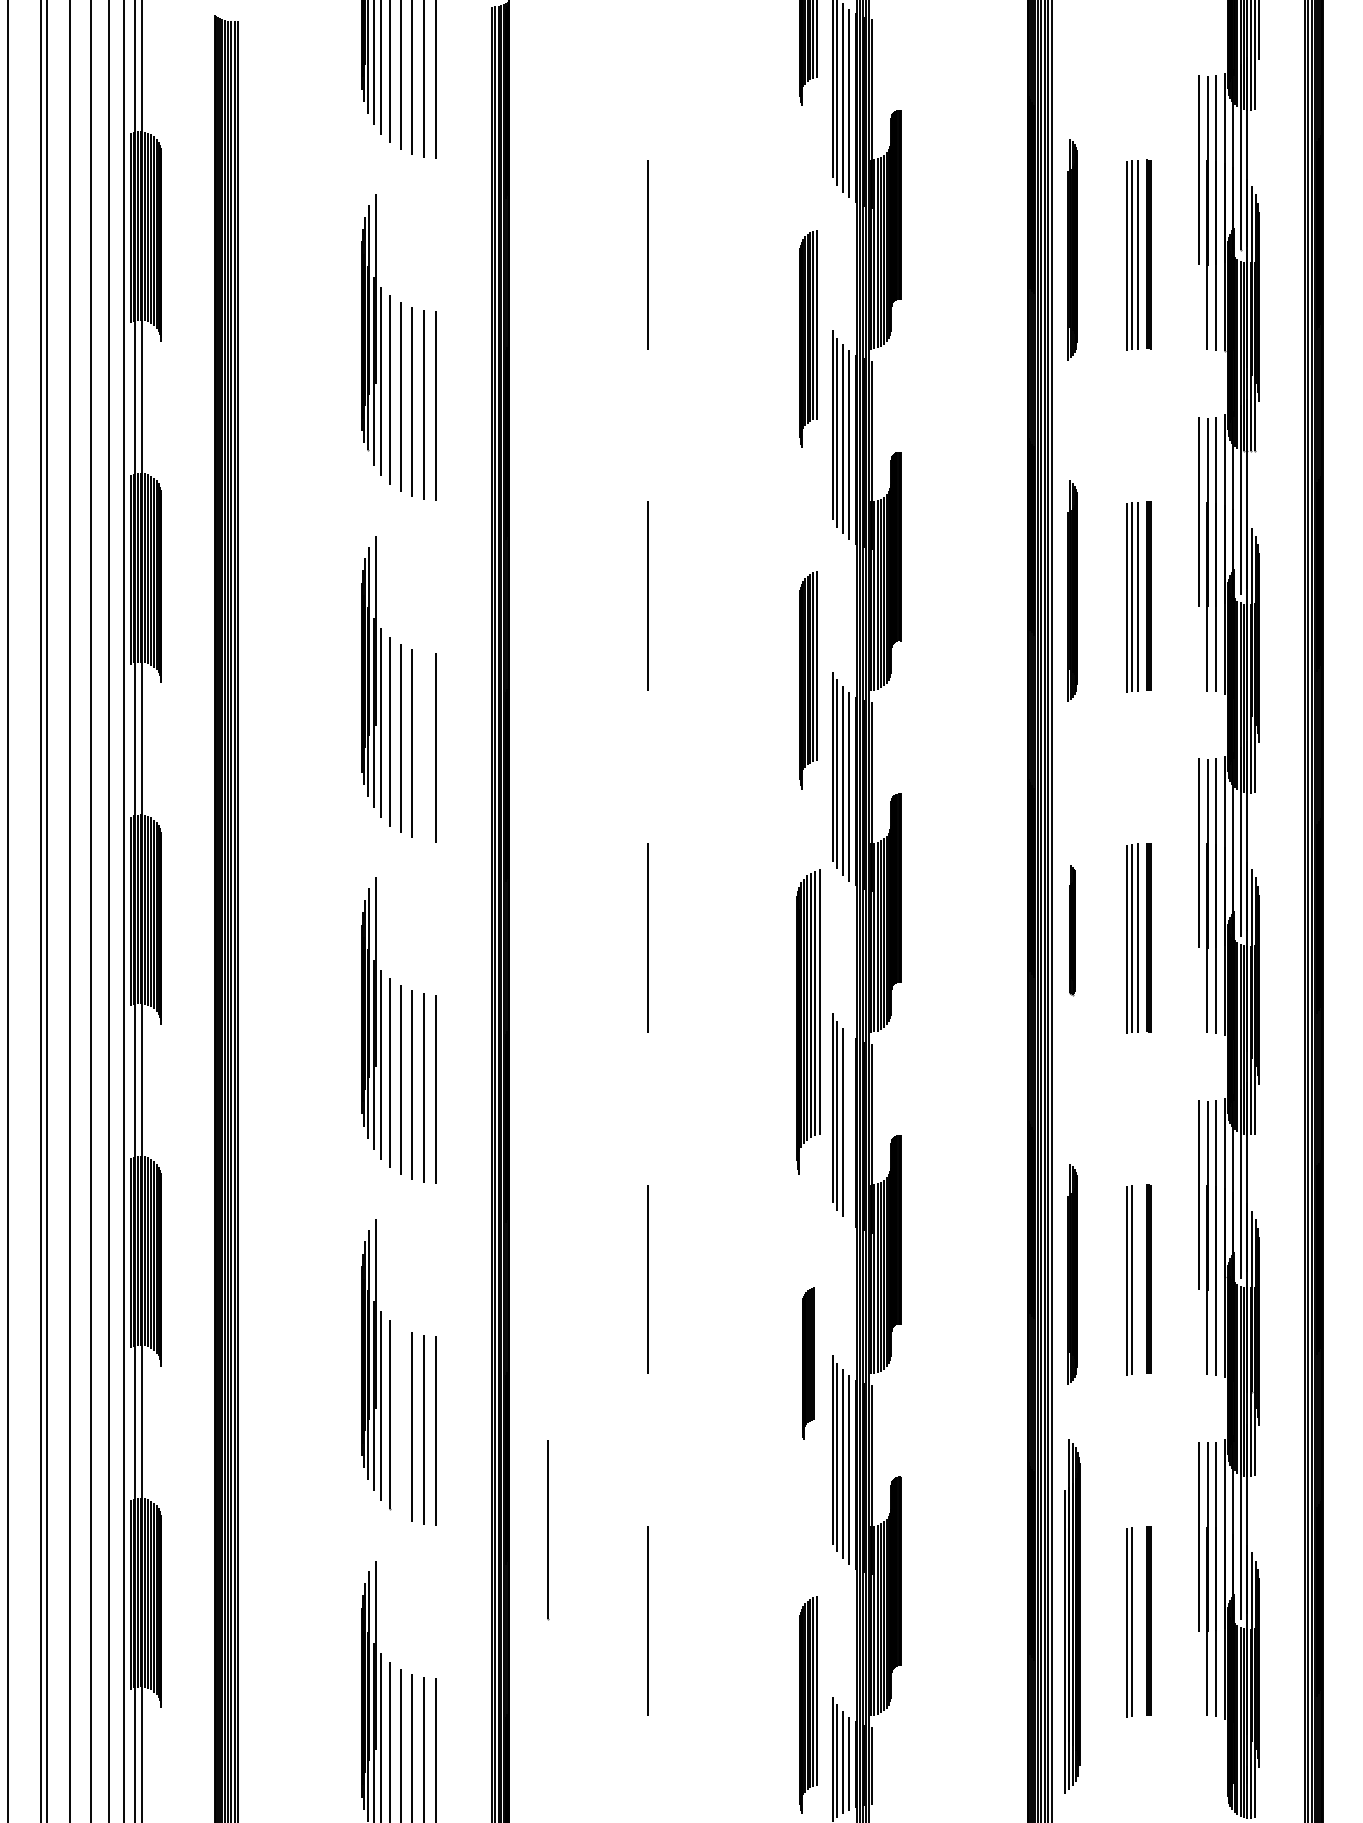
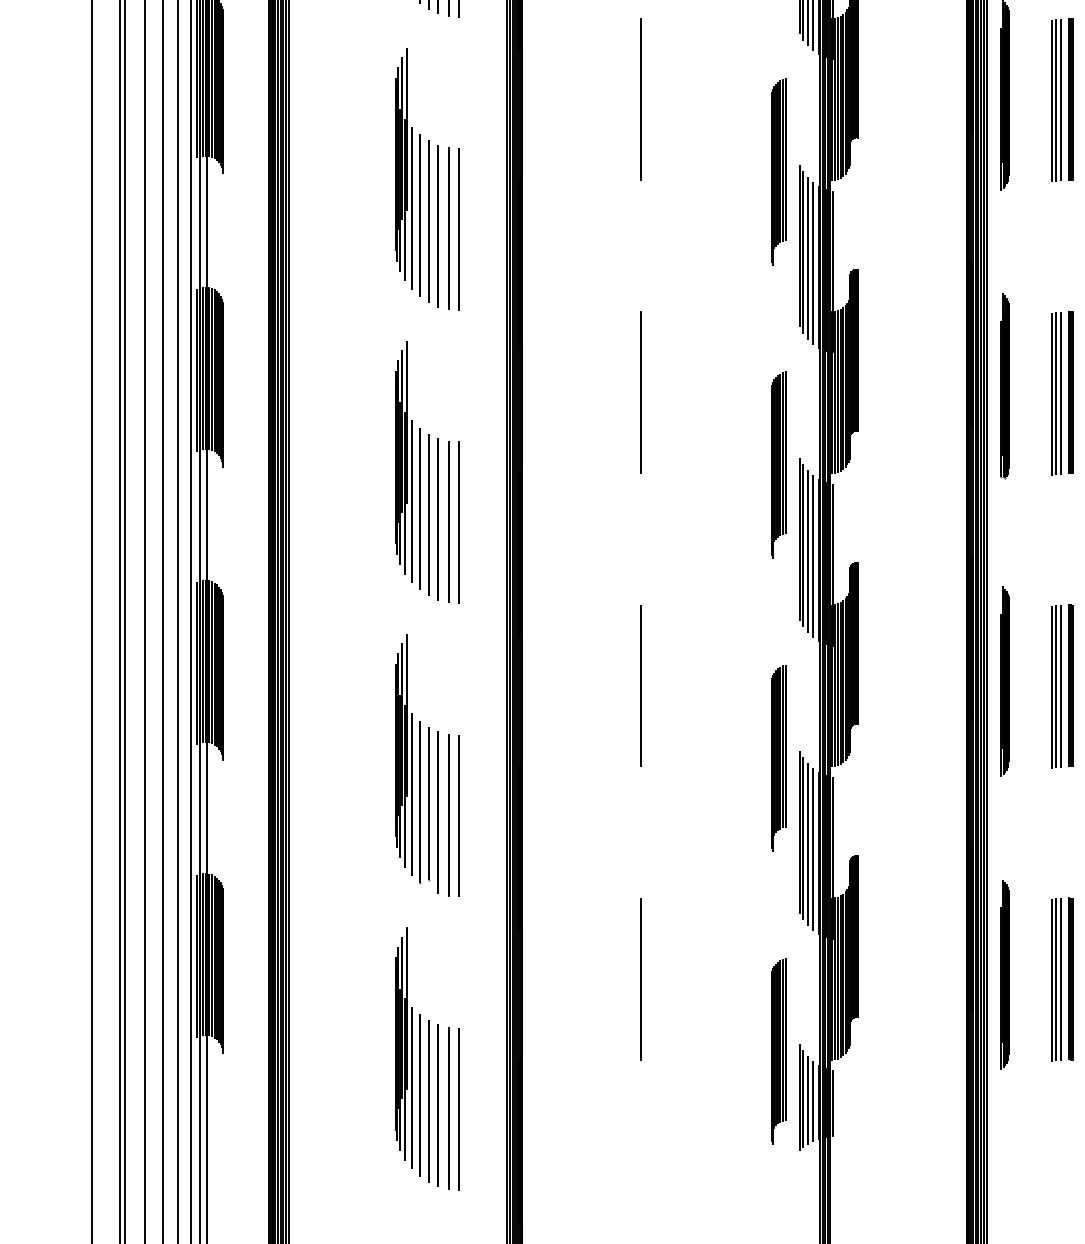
line: (424, 746) -> (449, 228), added
part: (1072, 930) -> (1005, 386), size x1.67
part: (808, 1021) -> (778, 464), size x0.71
line: (848, 1128) -> (812, 556), added
line: (1137, 1279) -> (1060, 686), added
part: (808, 1363) -> (778, 758), size x1.43
line: (548, 1530) -> (429, 804), moved
part: (1072, 1615) -> (1005, 974), size x0.62
line: (1137, 1621) -> (1060, 979), added

